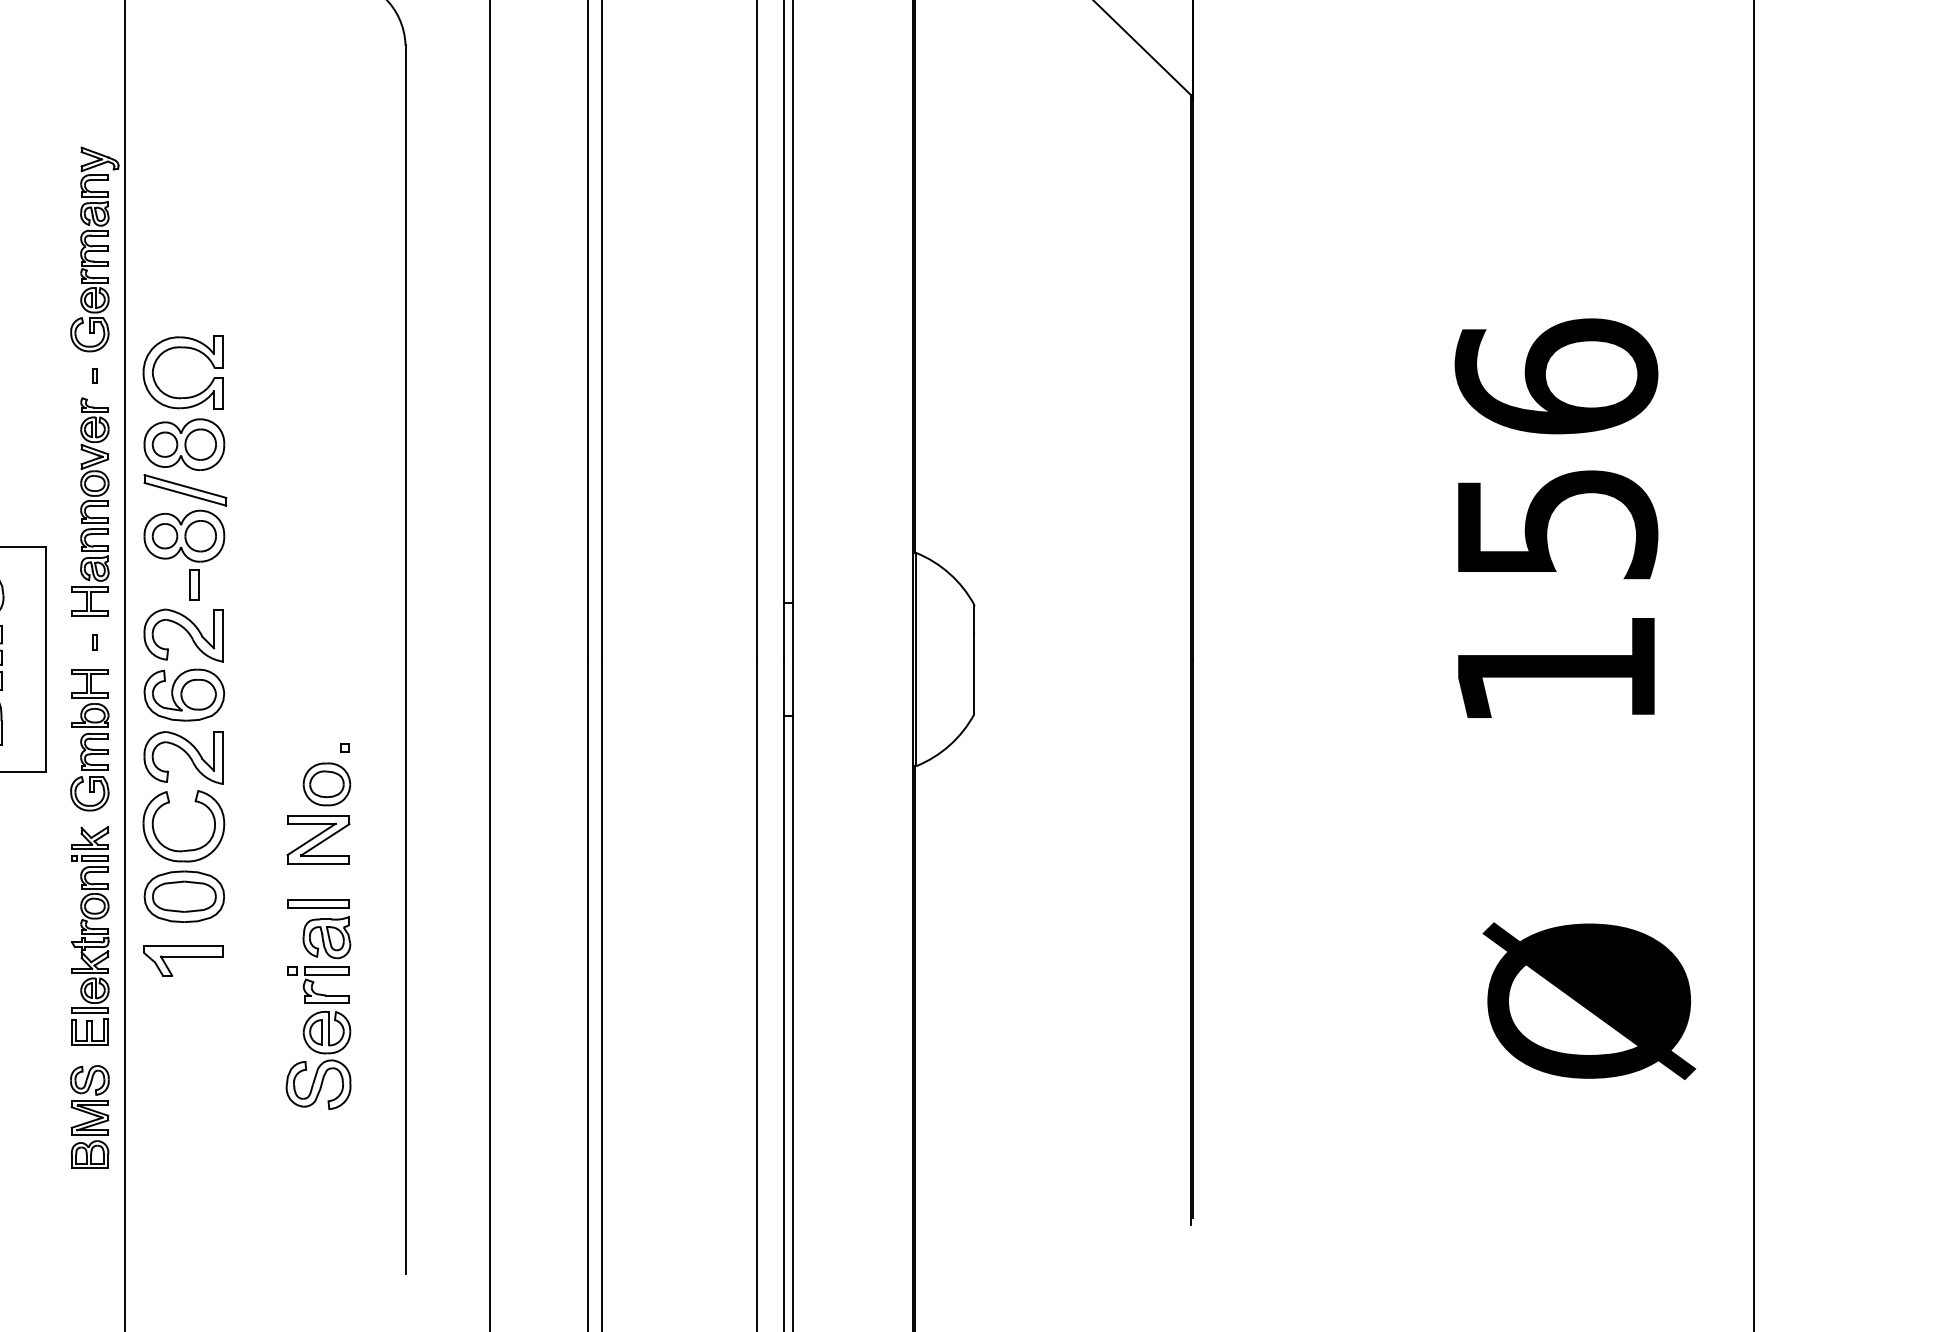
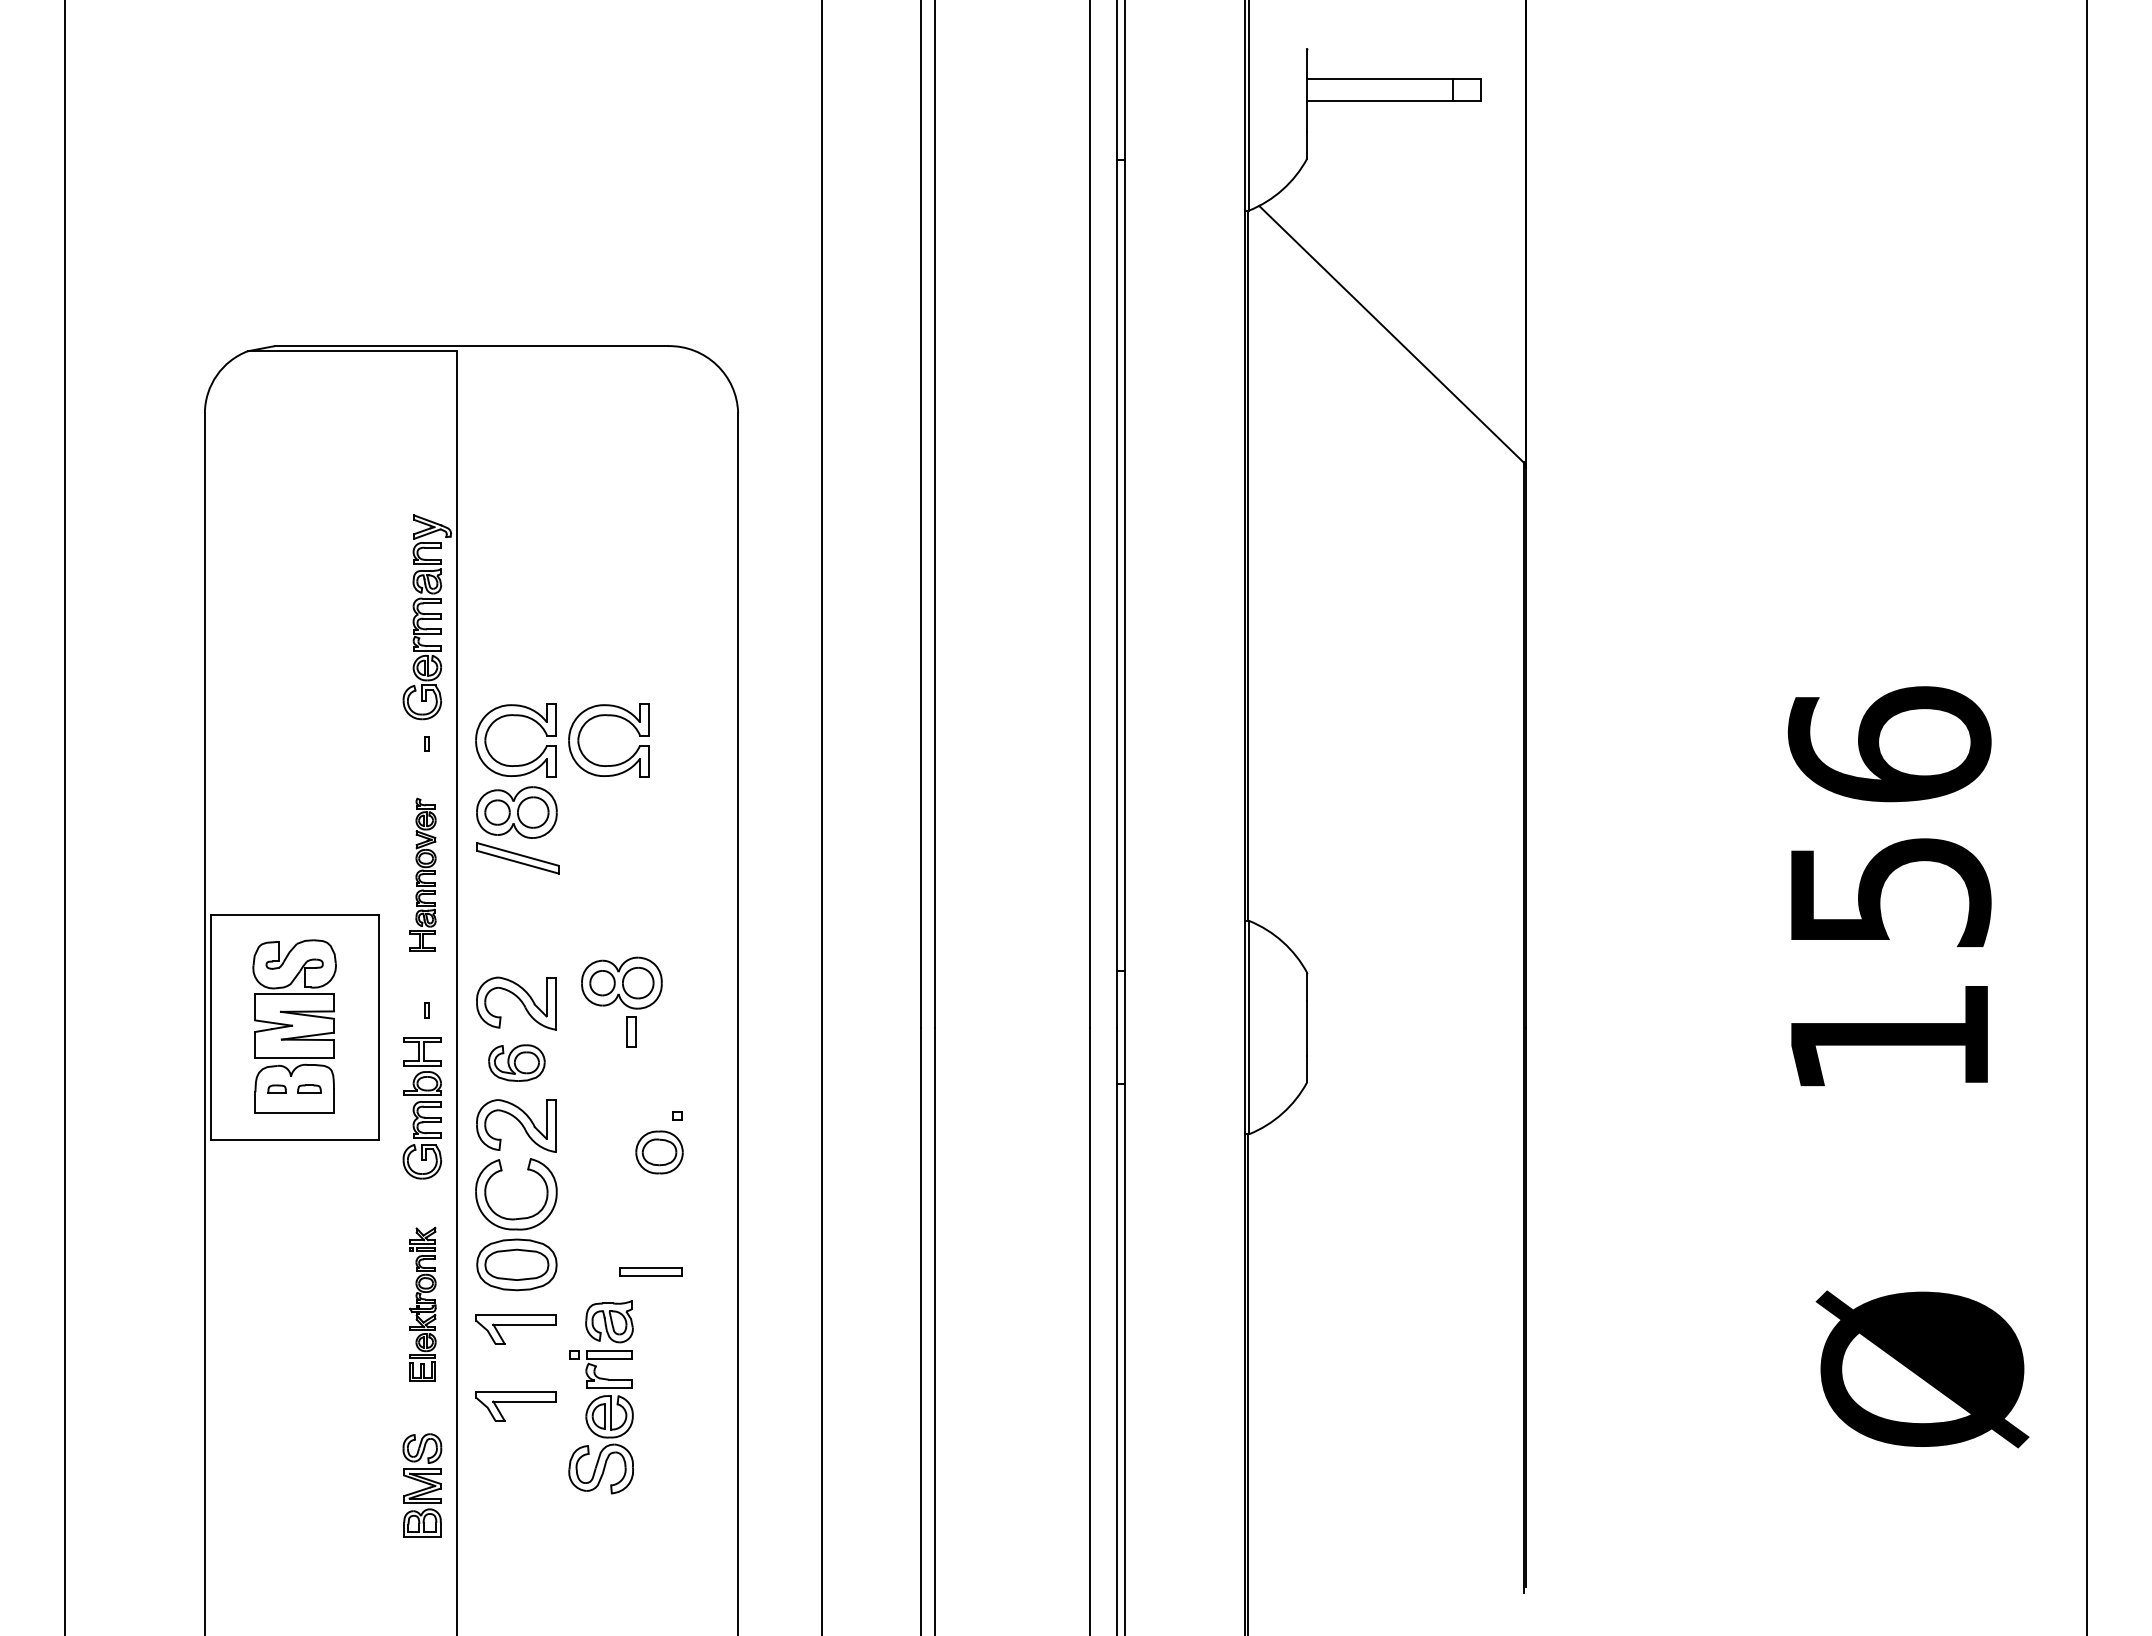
part: (275, 348) -> (608, 716), added
part: (90, 506) -> (422, 874), size x0.7
part: (183, 554) -> (621, 1001), moved
part: (183, 694) -> (516, 1062), size x0.7
part: (318, 839) -> (651, 1207), removed
part: (90, 936) -> (422, 1304), size x0.7
part: (317, 1013) -> (600, 1397), moved
part: (182, 1038) -> (515, 1406), added

